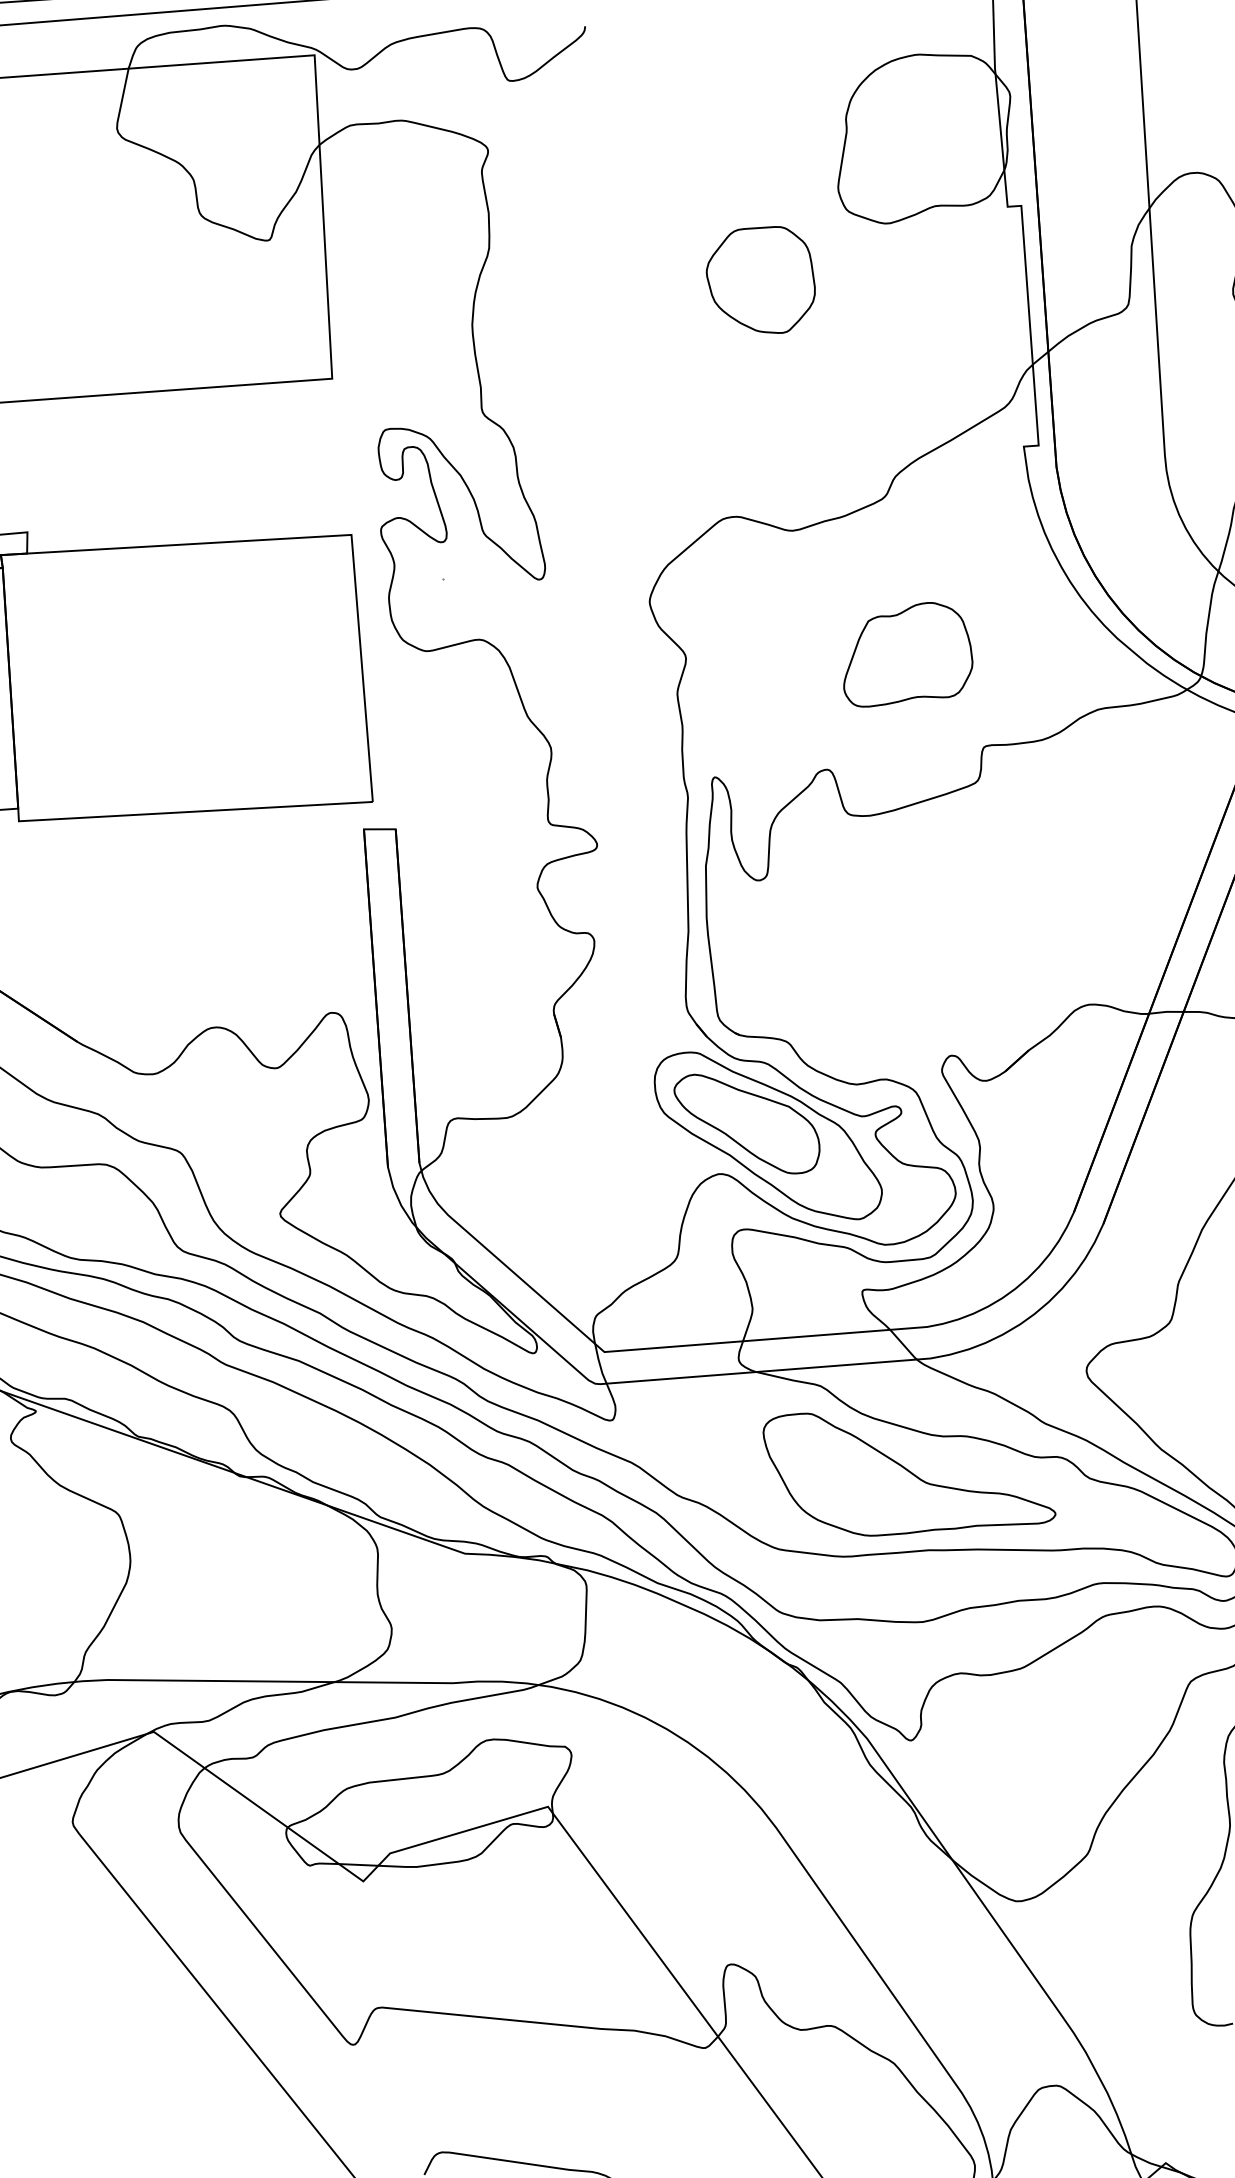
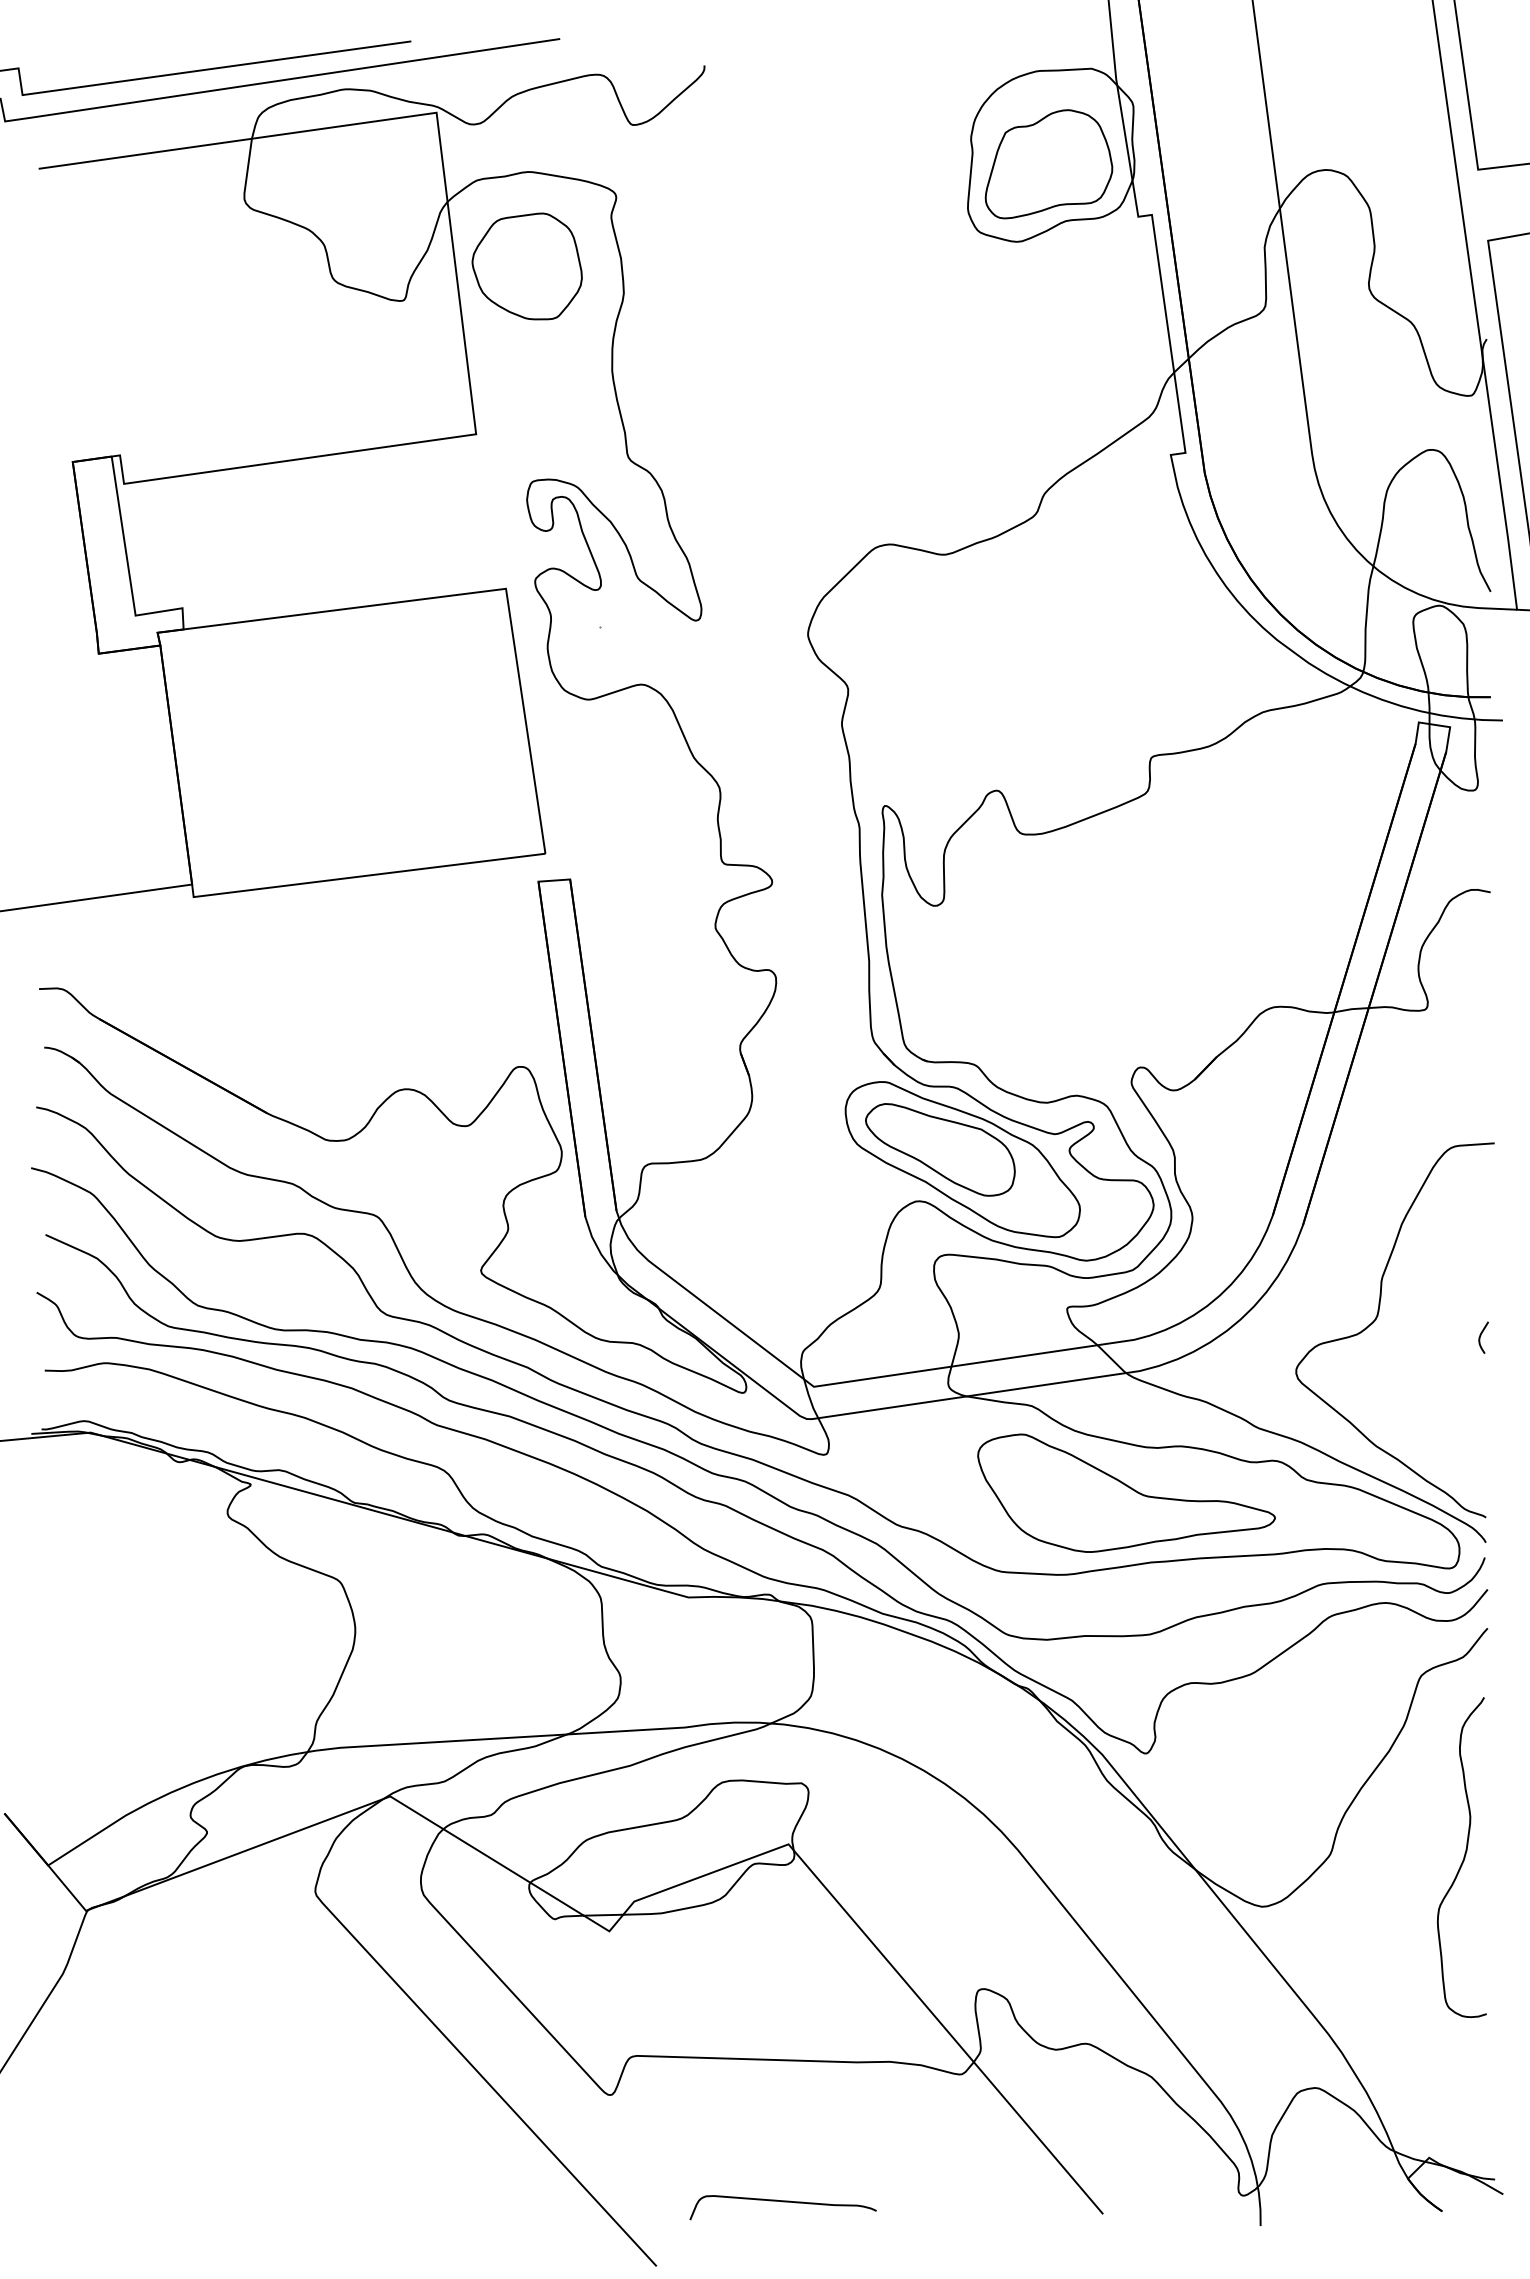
part: (760, 278) -> (526, 266), moved
part: (909, 655) -> (1048, 164), moved

